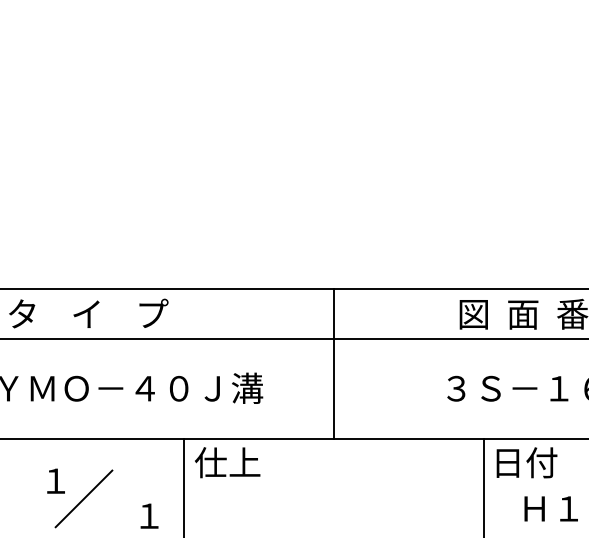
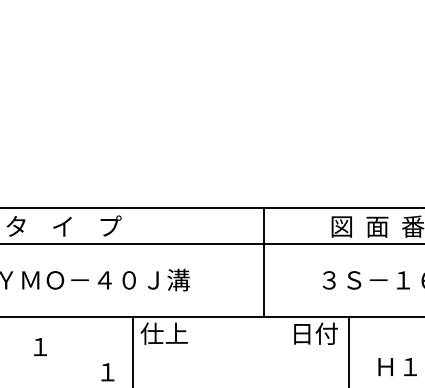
line: (334, 363) -> (264, 262), moved
text: (526, 462) -> (315, 333), moved
line: (83, 498) -> (60, 359), removed

